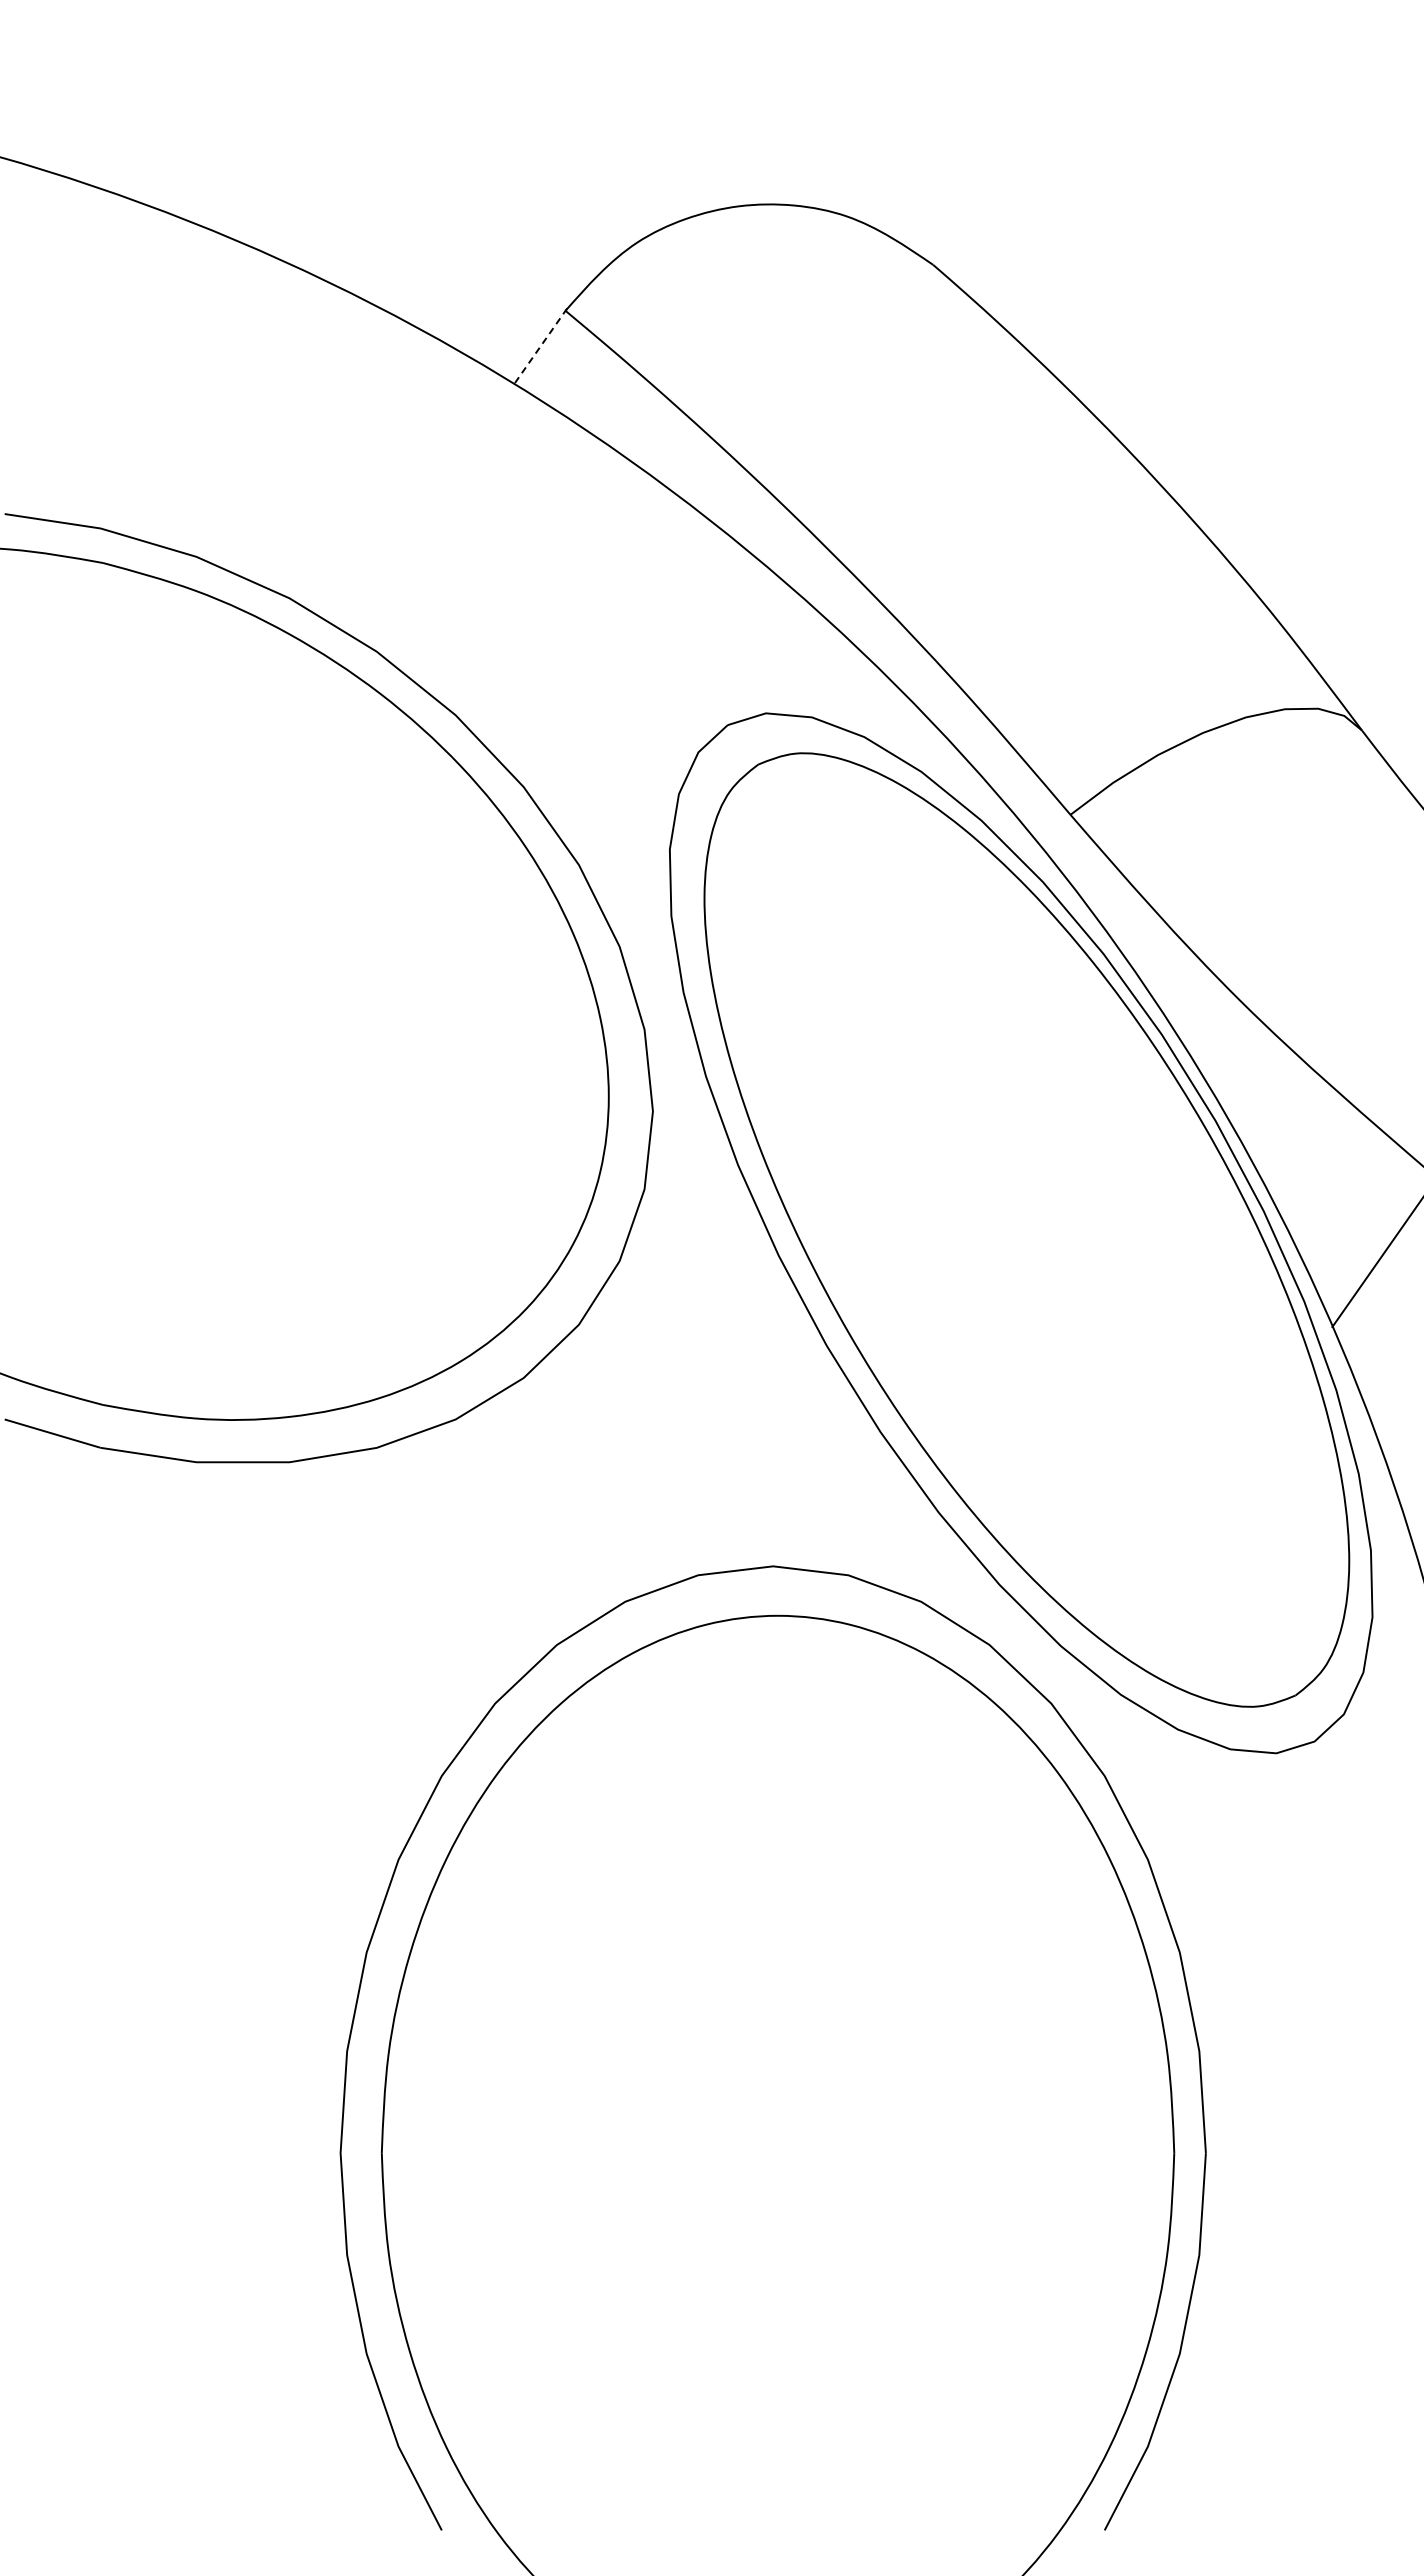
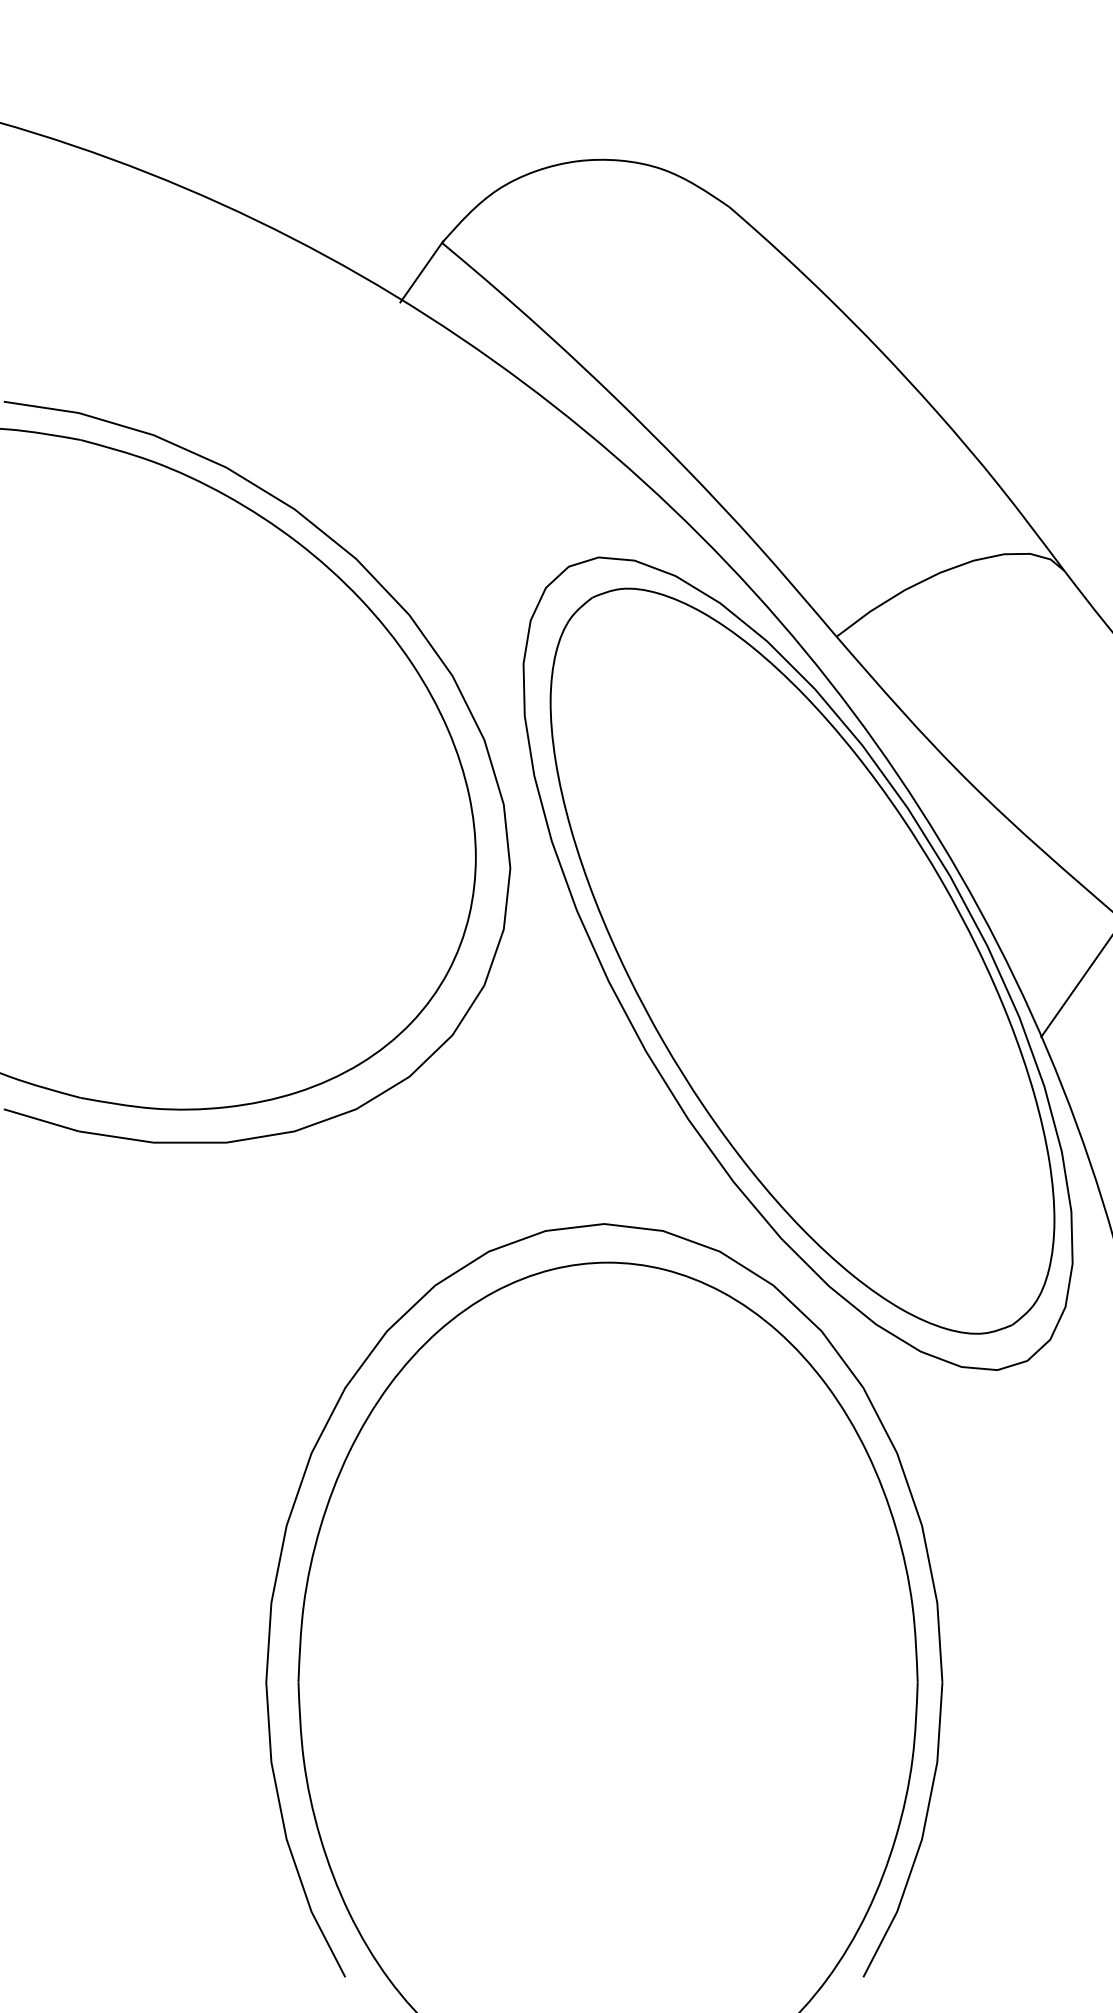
line: (539, 347) -> (421, 271), dashed -> solid

